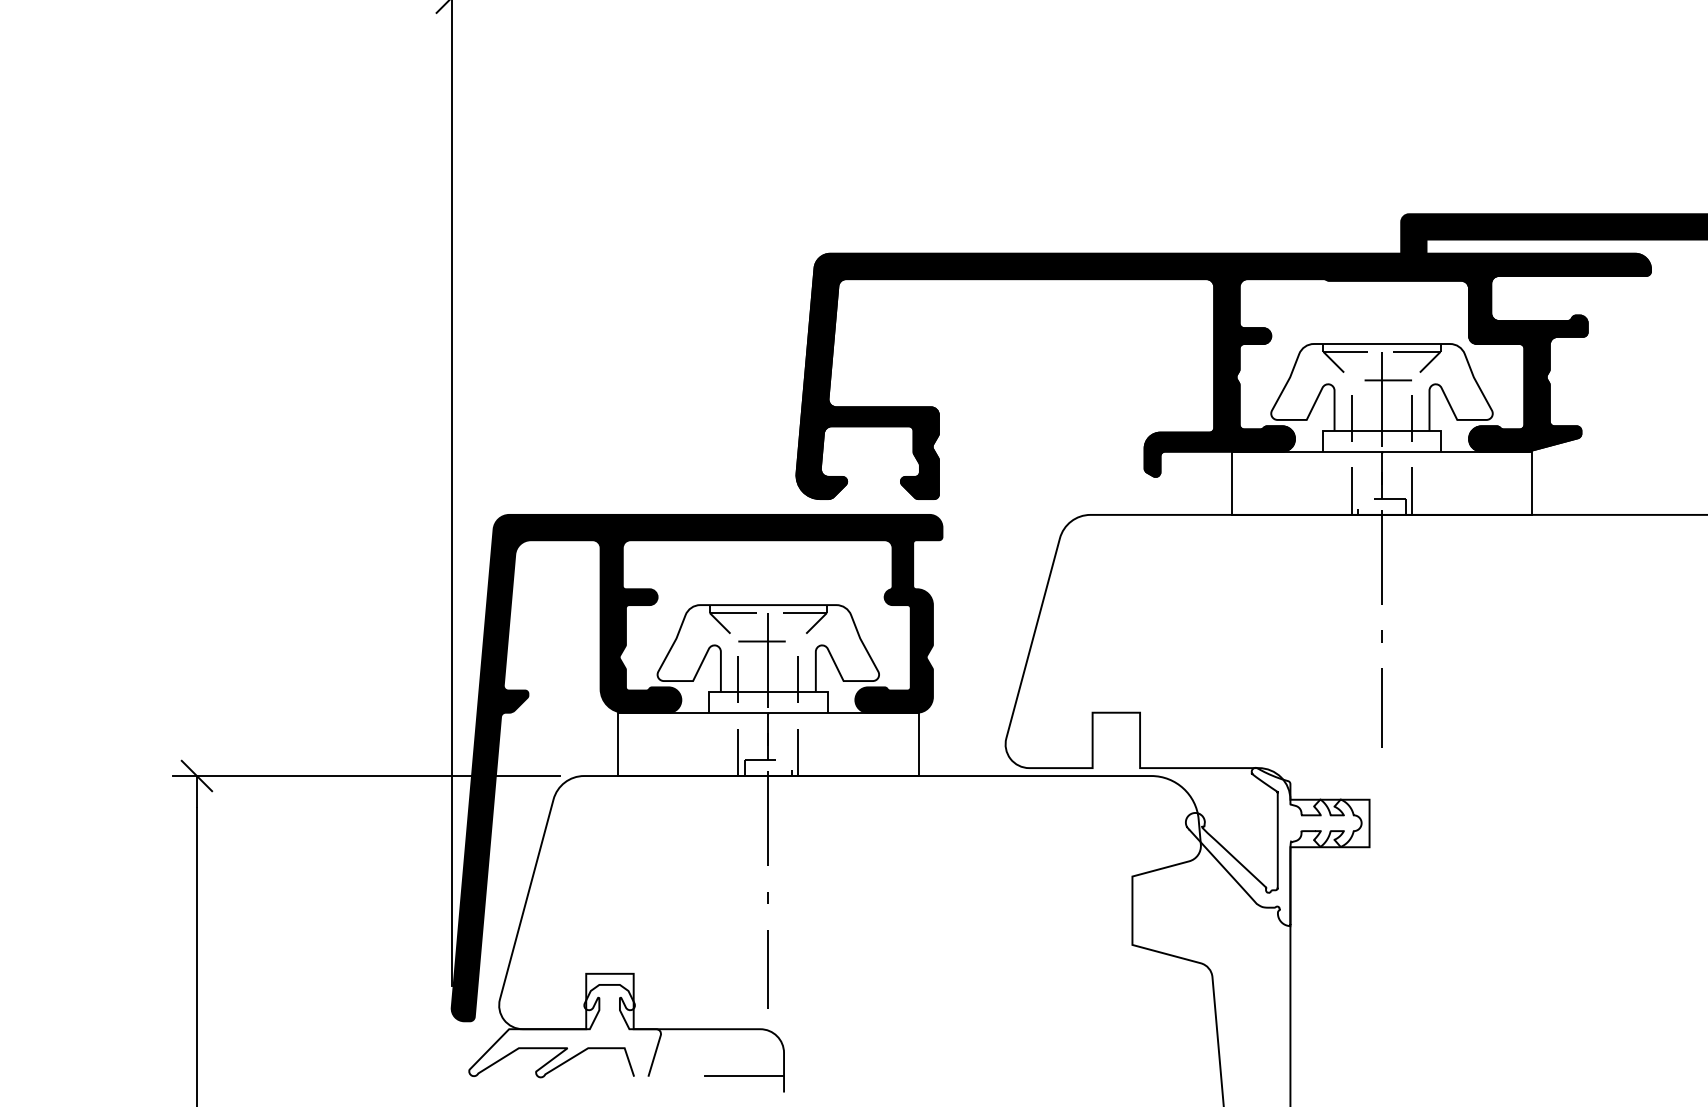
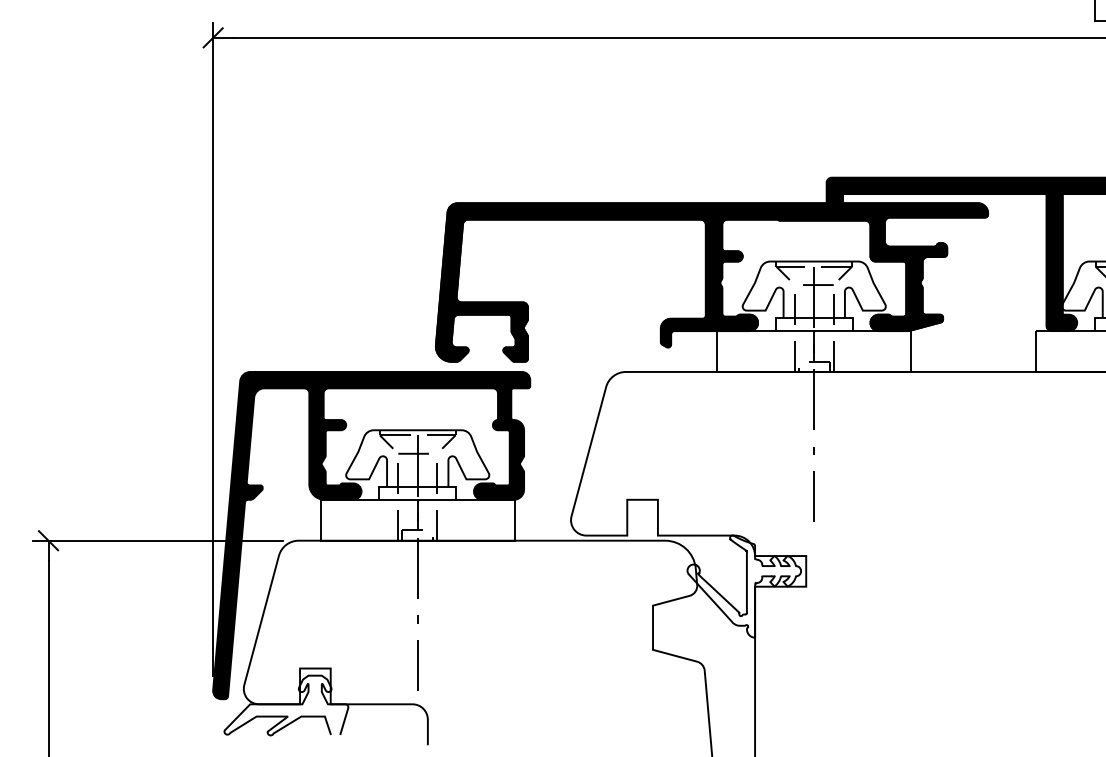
line: (743, 1075) -> (401, 734), removed

